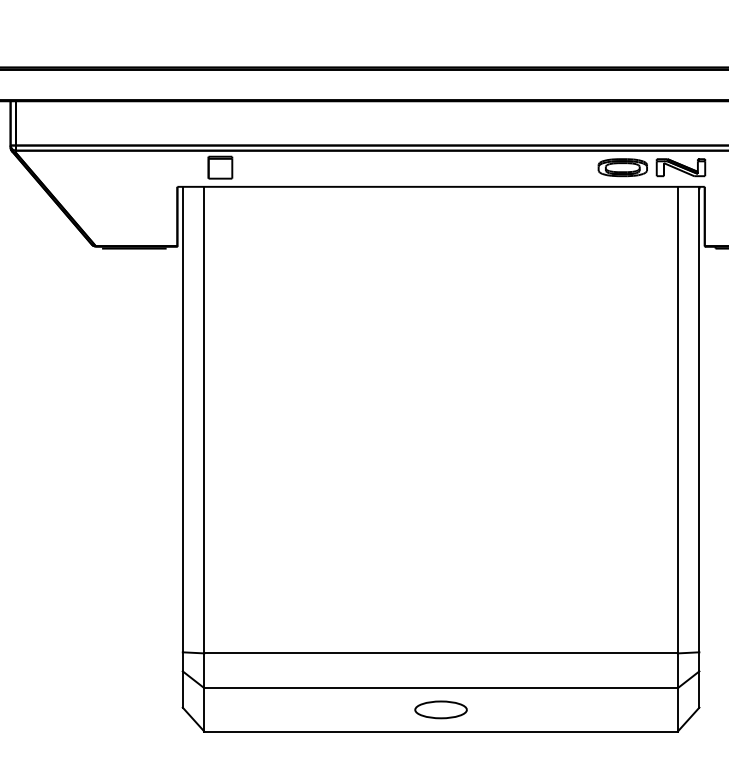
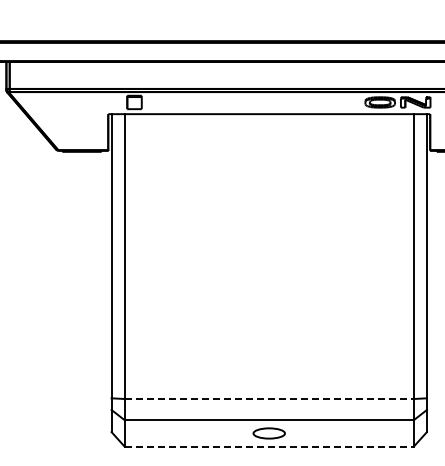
line: (441, 652) -> (269, 398), solid -> dashed
line: (441, 731) -> (269, 446), solid -> dashed

